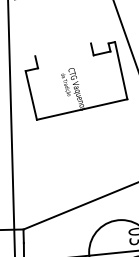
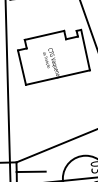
line: (63, 48) -> (44, 34), added
line: (43, 242) -> (30, 171), added

